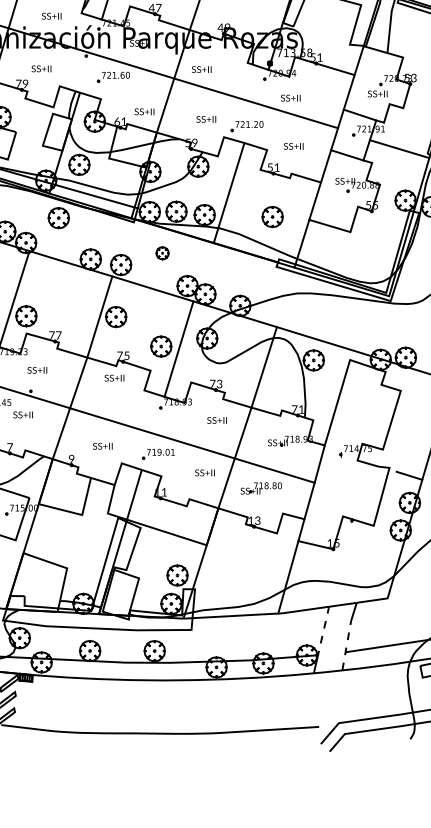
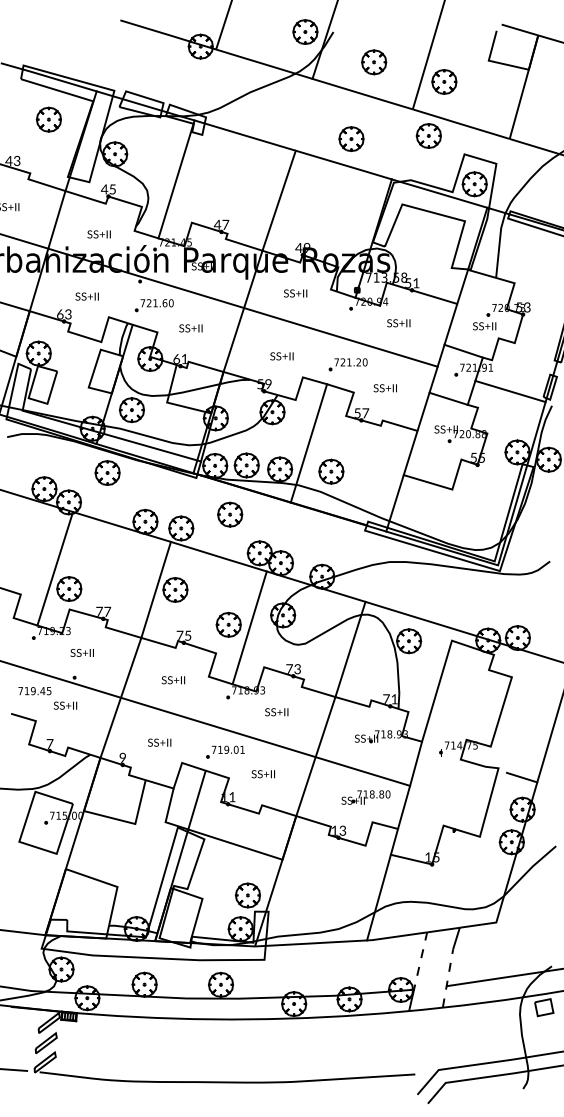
text: (201, 69) -> (295, 293), moved
part: (112, 77) -> (153, 305), moved
text: (22, 84) -> (64, 314), 79 -> 63
text: (290, 98) -> (398, 323), moved
text: (144, 111) -> (190, 328), moved
part: (246, 126) -> (347, 364), moved
text: (276, 167) -> (365, 413), 51 -> 57
part: (272, 216) -> (331, 471), moved
part: (162, 253) -> (230, 514), size x1.67
text: (114, 378) -> (173, 680), moved
text: (216, 420) -> (276, 712), moved
text: (204, 473) -> (262, 774), moved
part: (260, 488) -> (365, 797), moved

